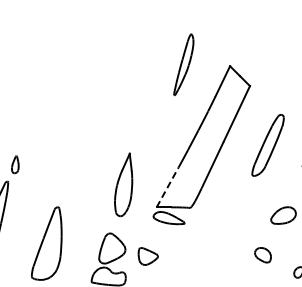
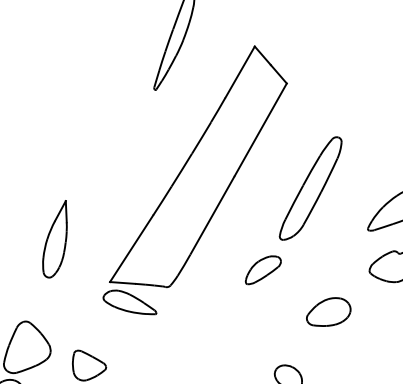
part: (123, 184) -> (55, 238), size x0.71
line: (167, 187) -> (131, 249), dashed -> solid
part: (243, 194) -> (262, 270), added

